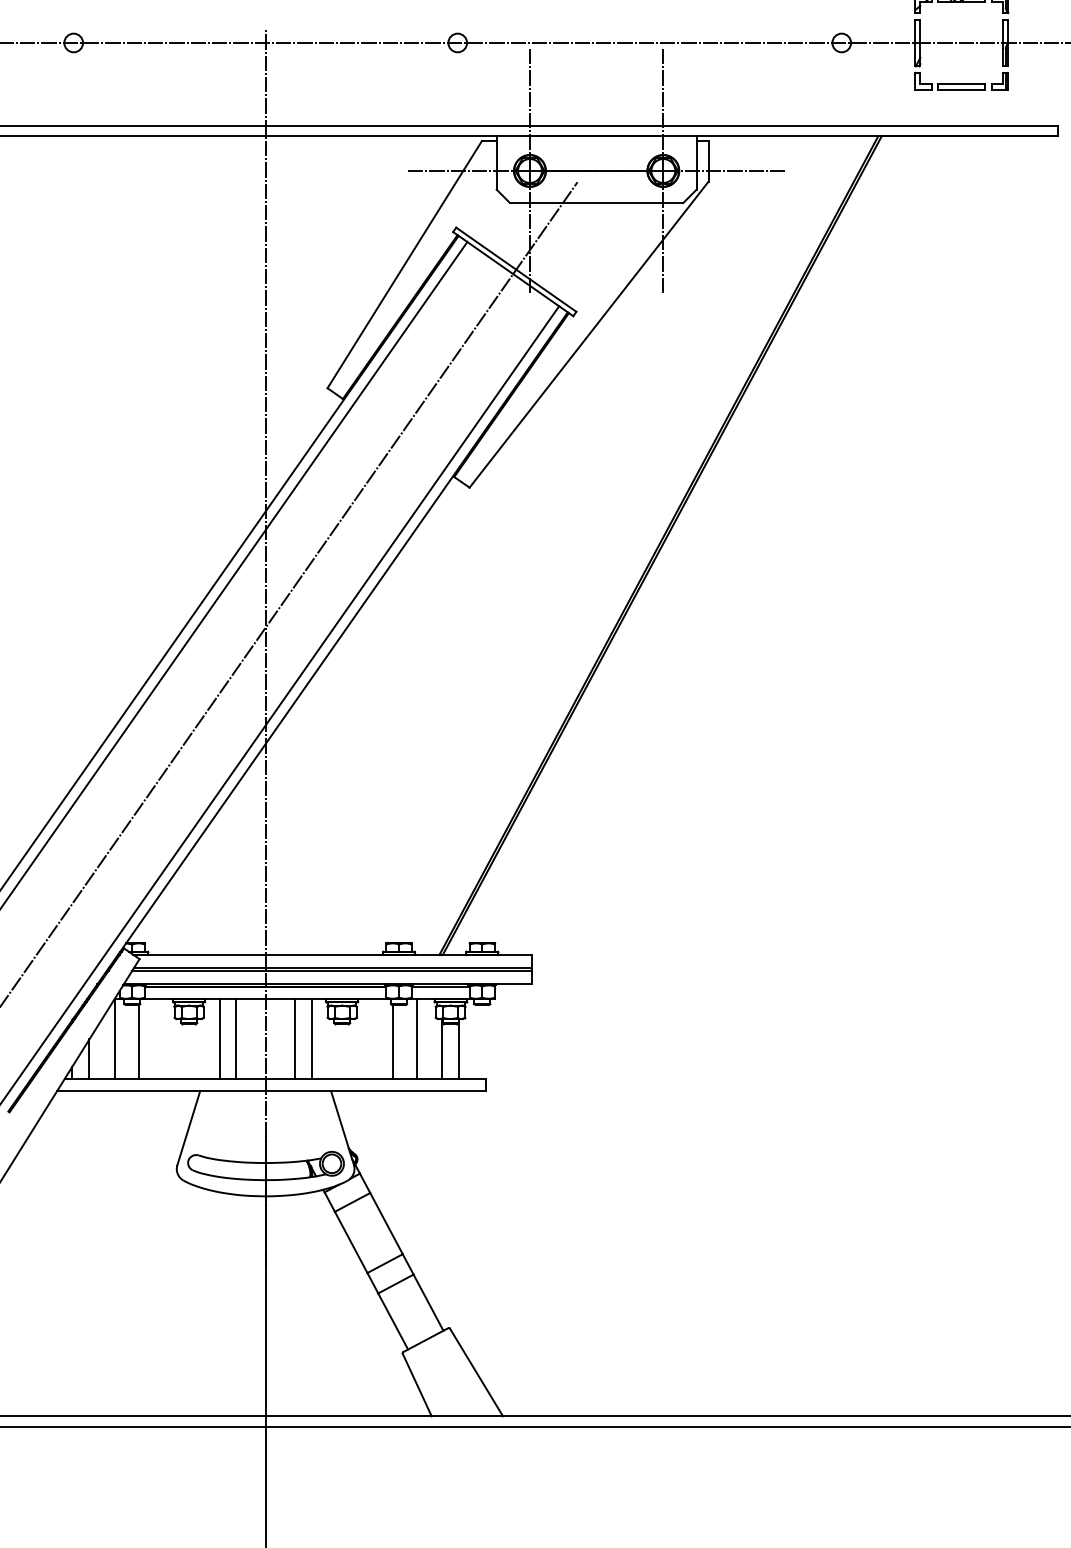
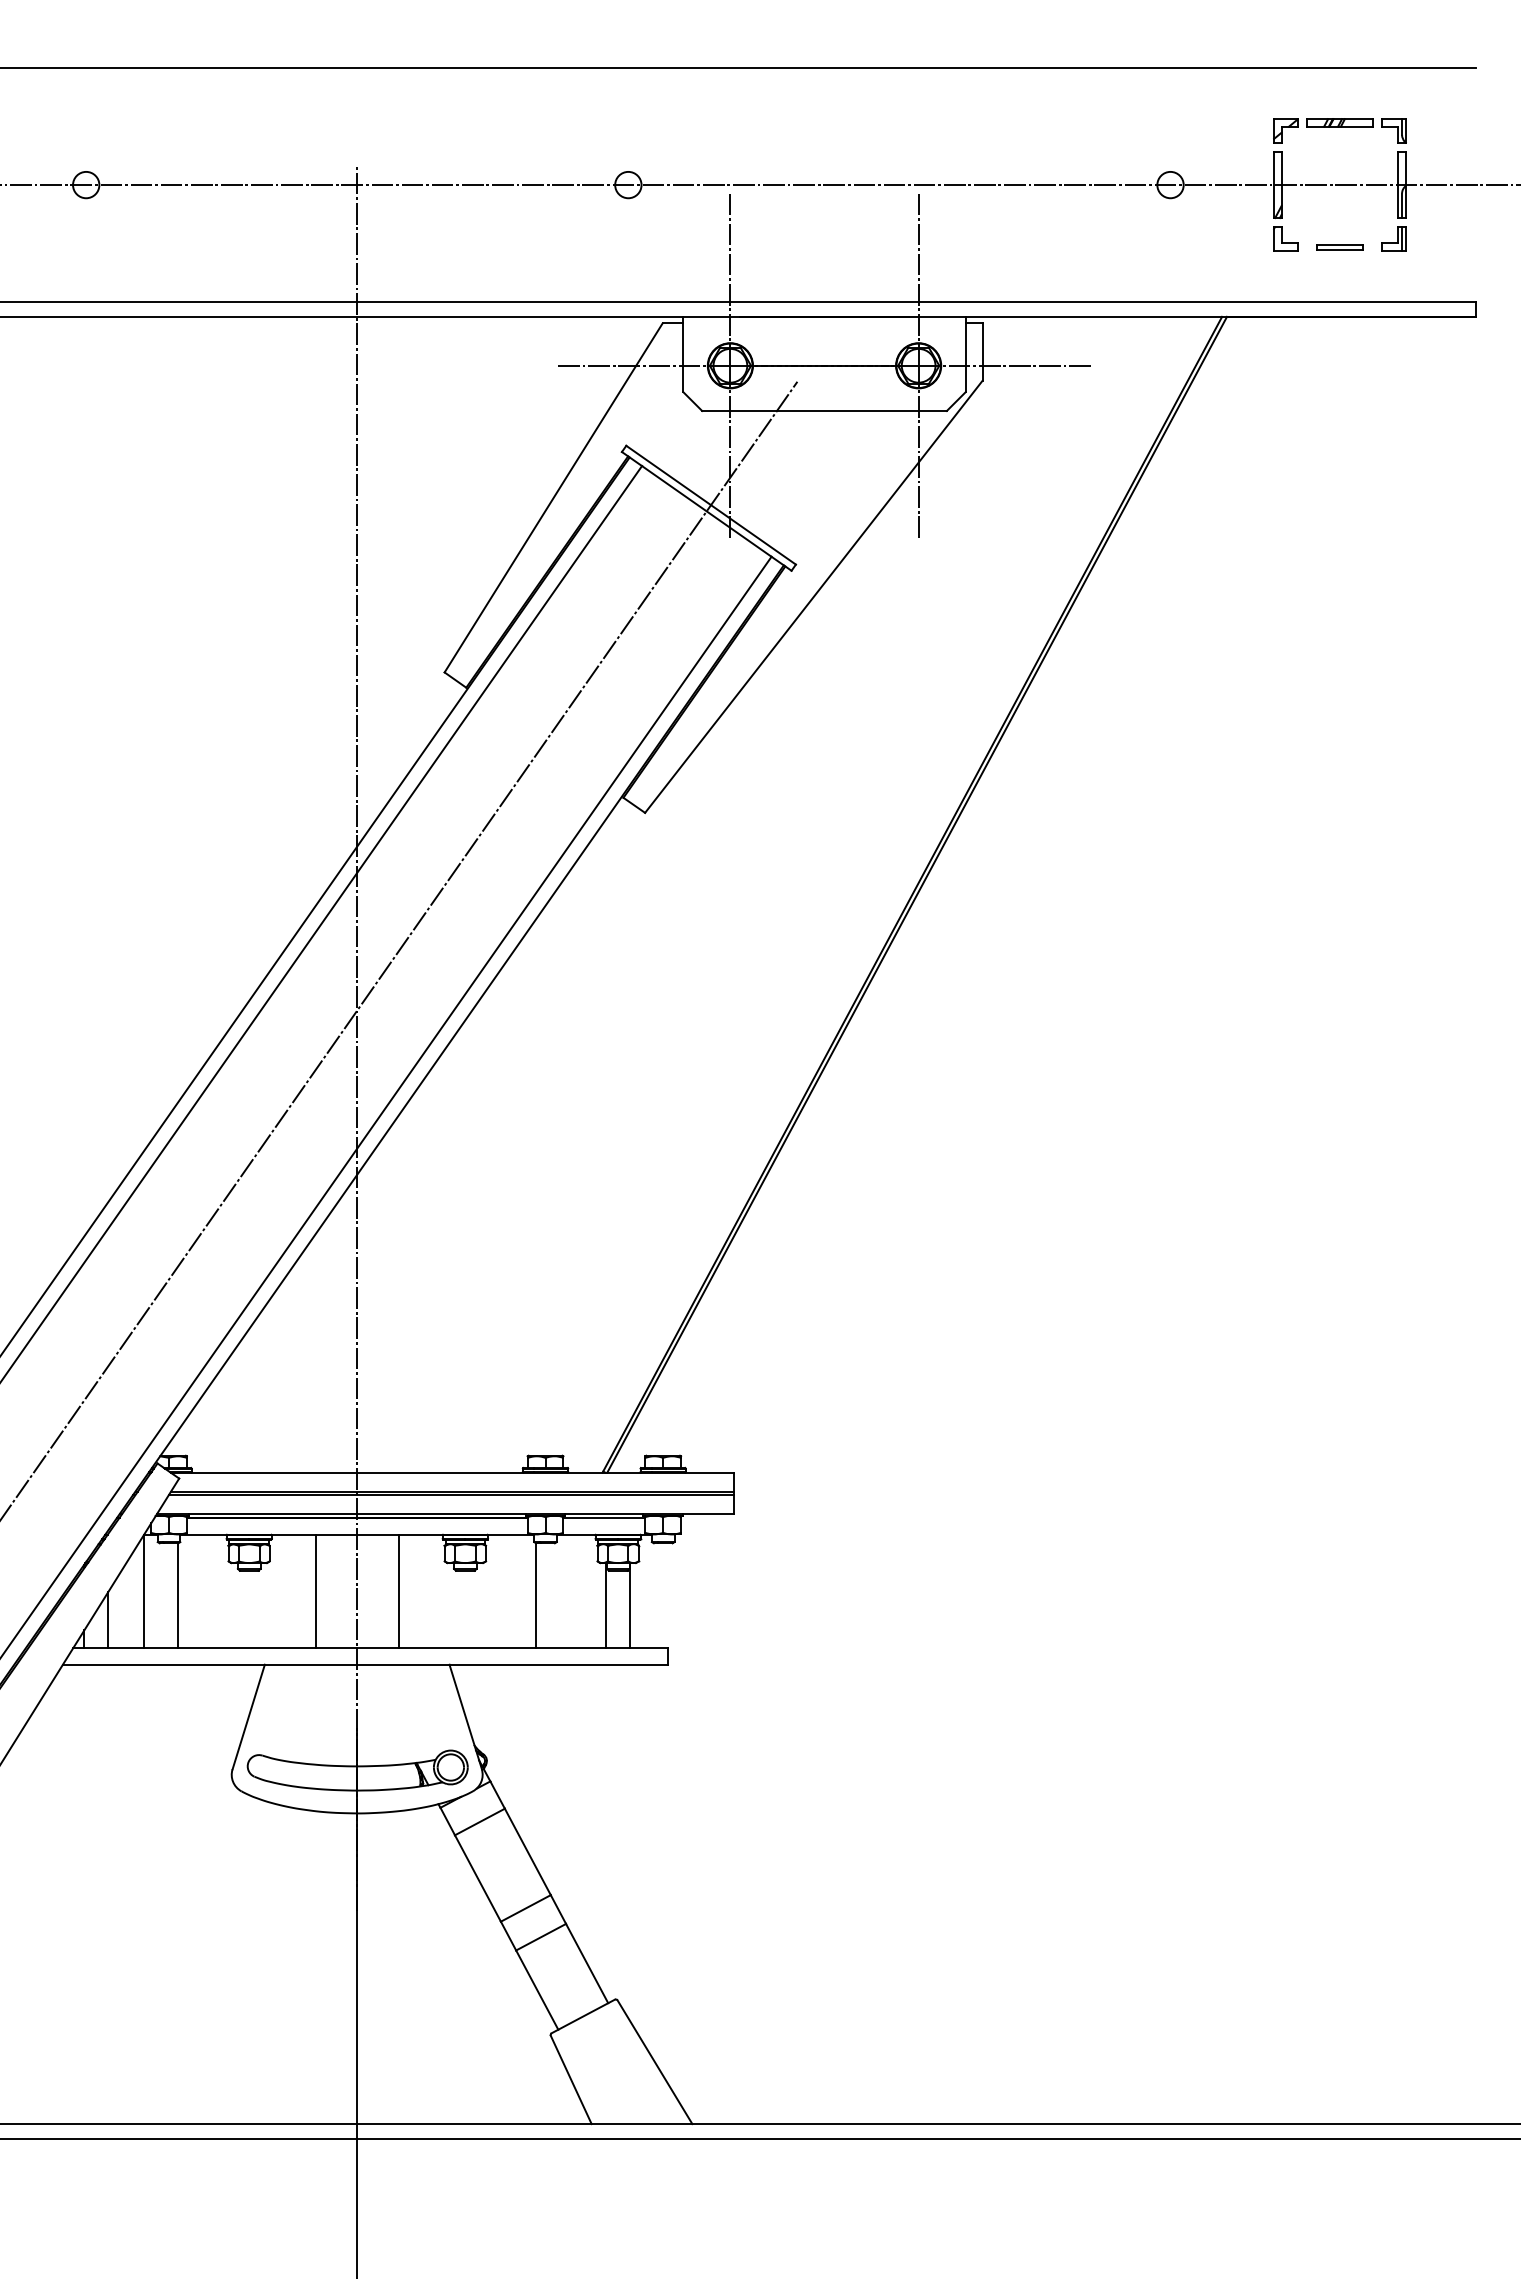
part: (961, 86) -> (1339, 246), size x0.7
line: (220, 1038) -> (293, 1590), removed
line: (311, 1038) -> (422, 1590), removed
line: (416, 1038) -> (570, 1590), removed

